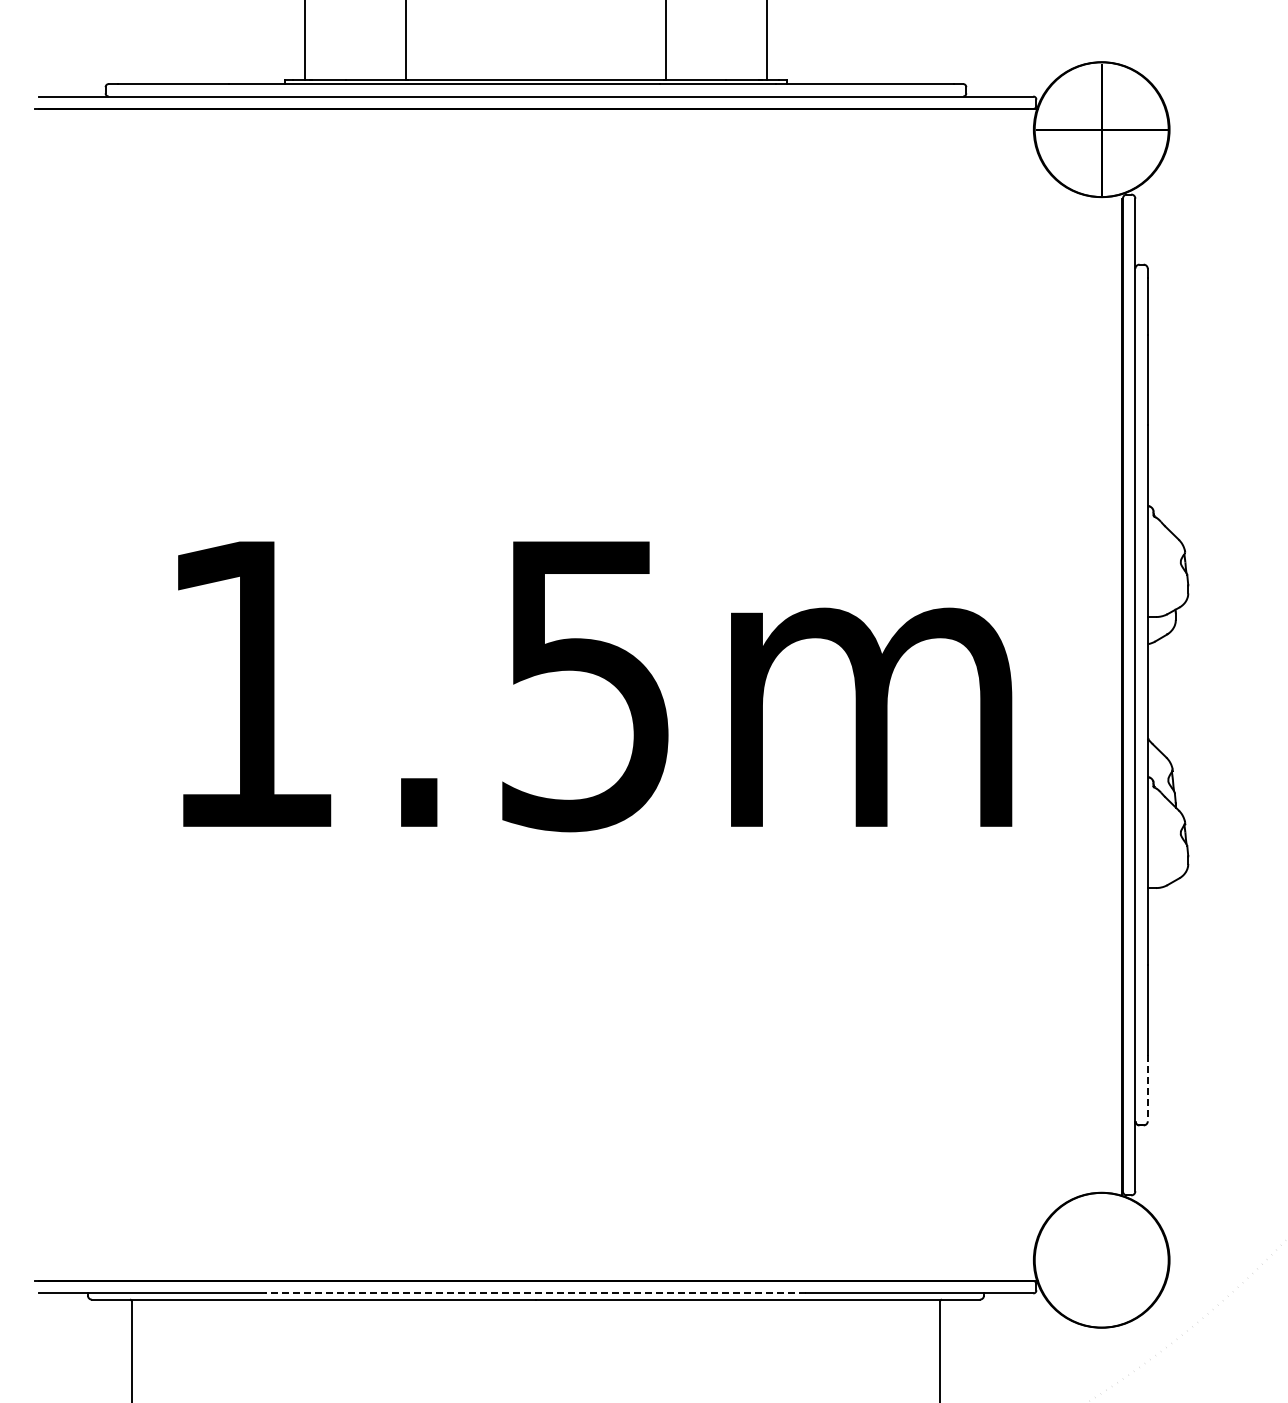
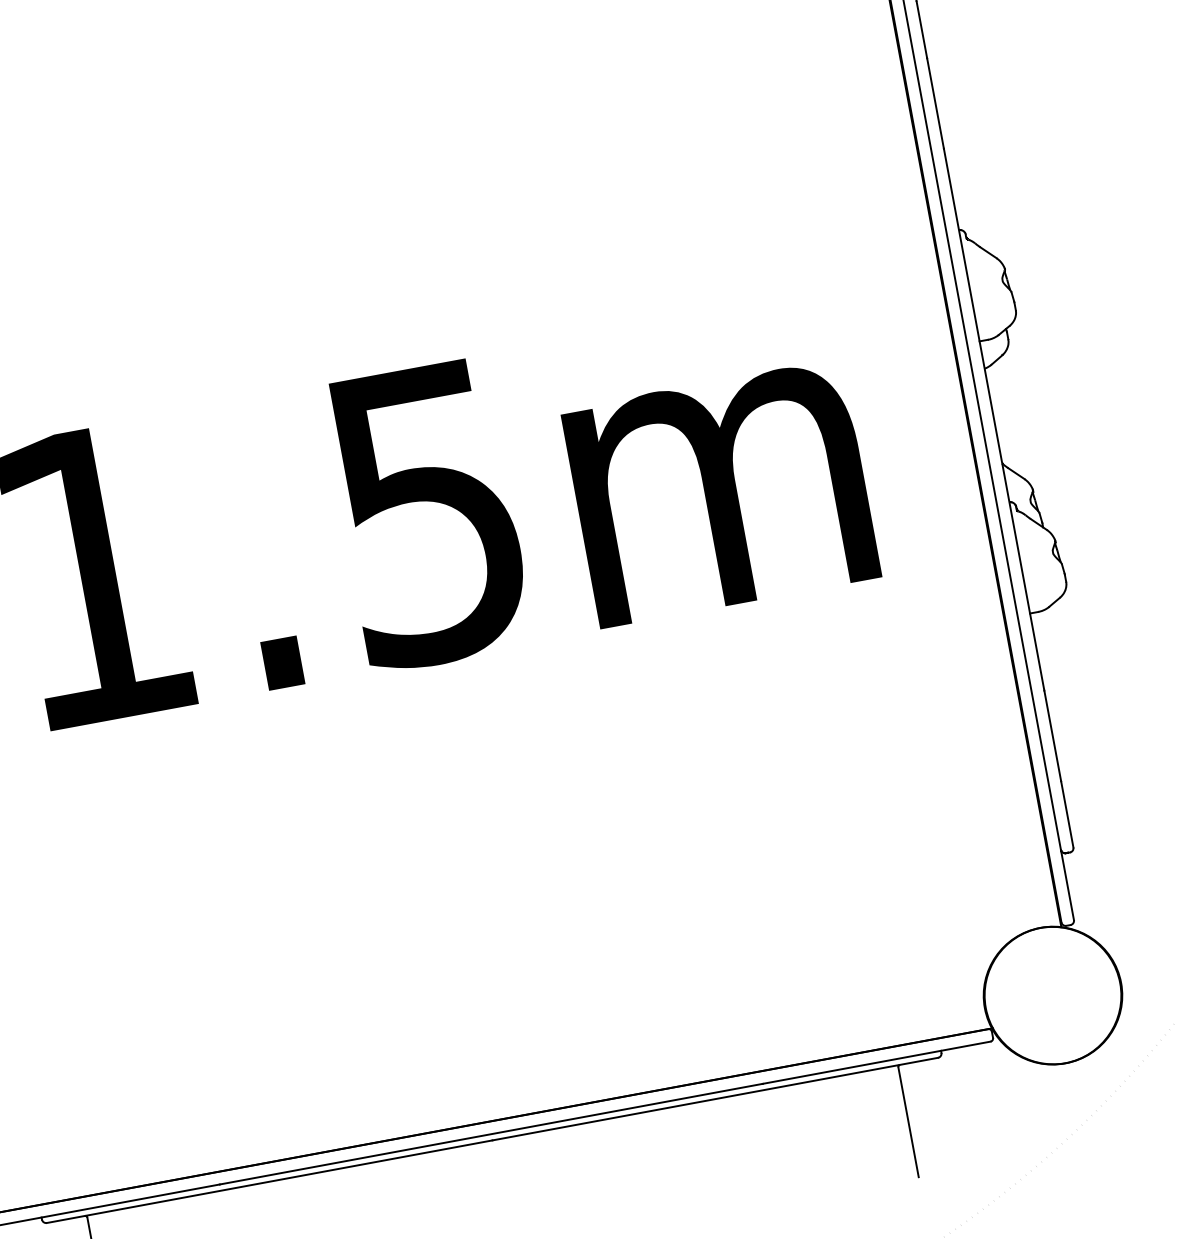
line: (1147, 1088) -> (1067, 814), dashed -> solid
line: (535, 1293) -> (490, 1134), dashed -> solid

